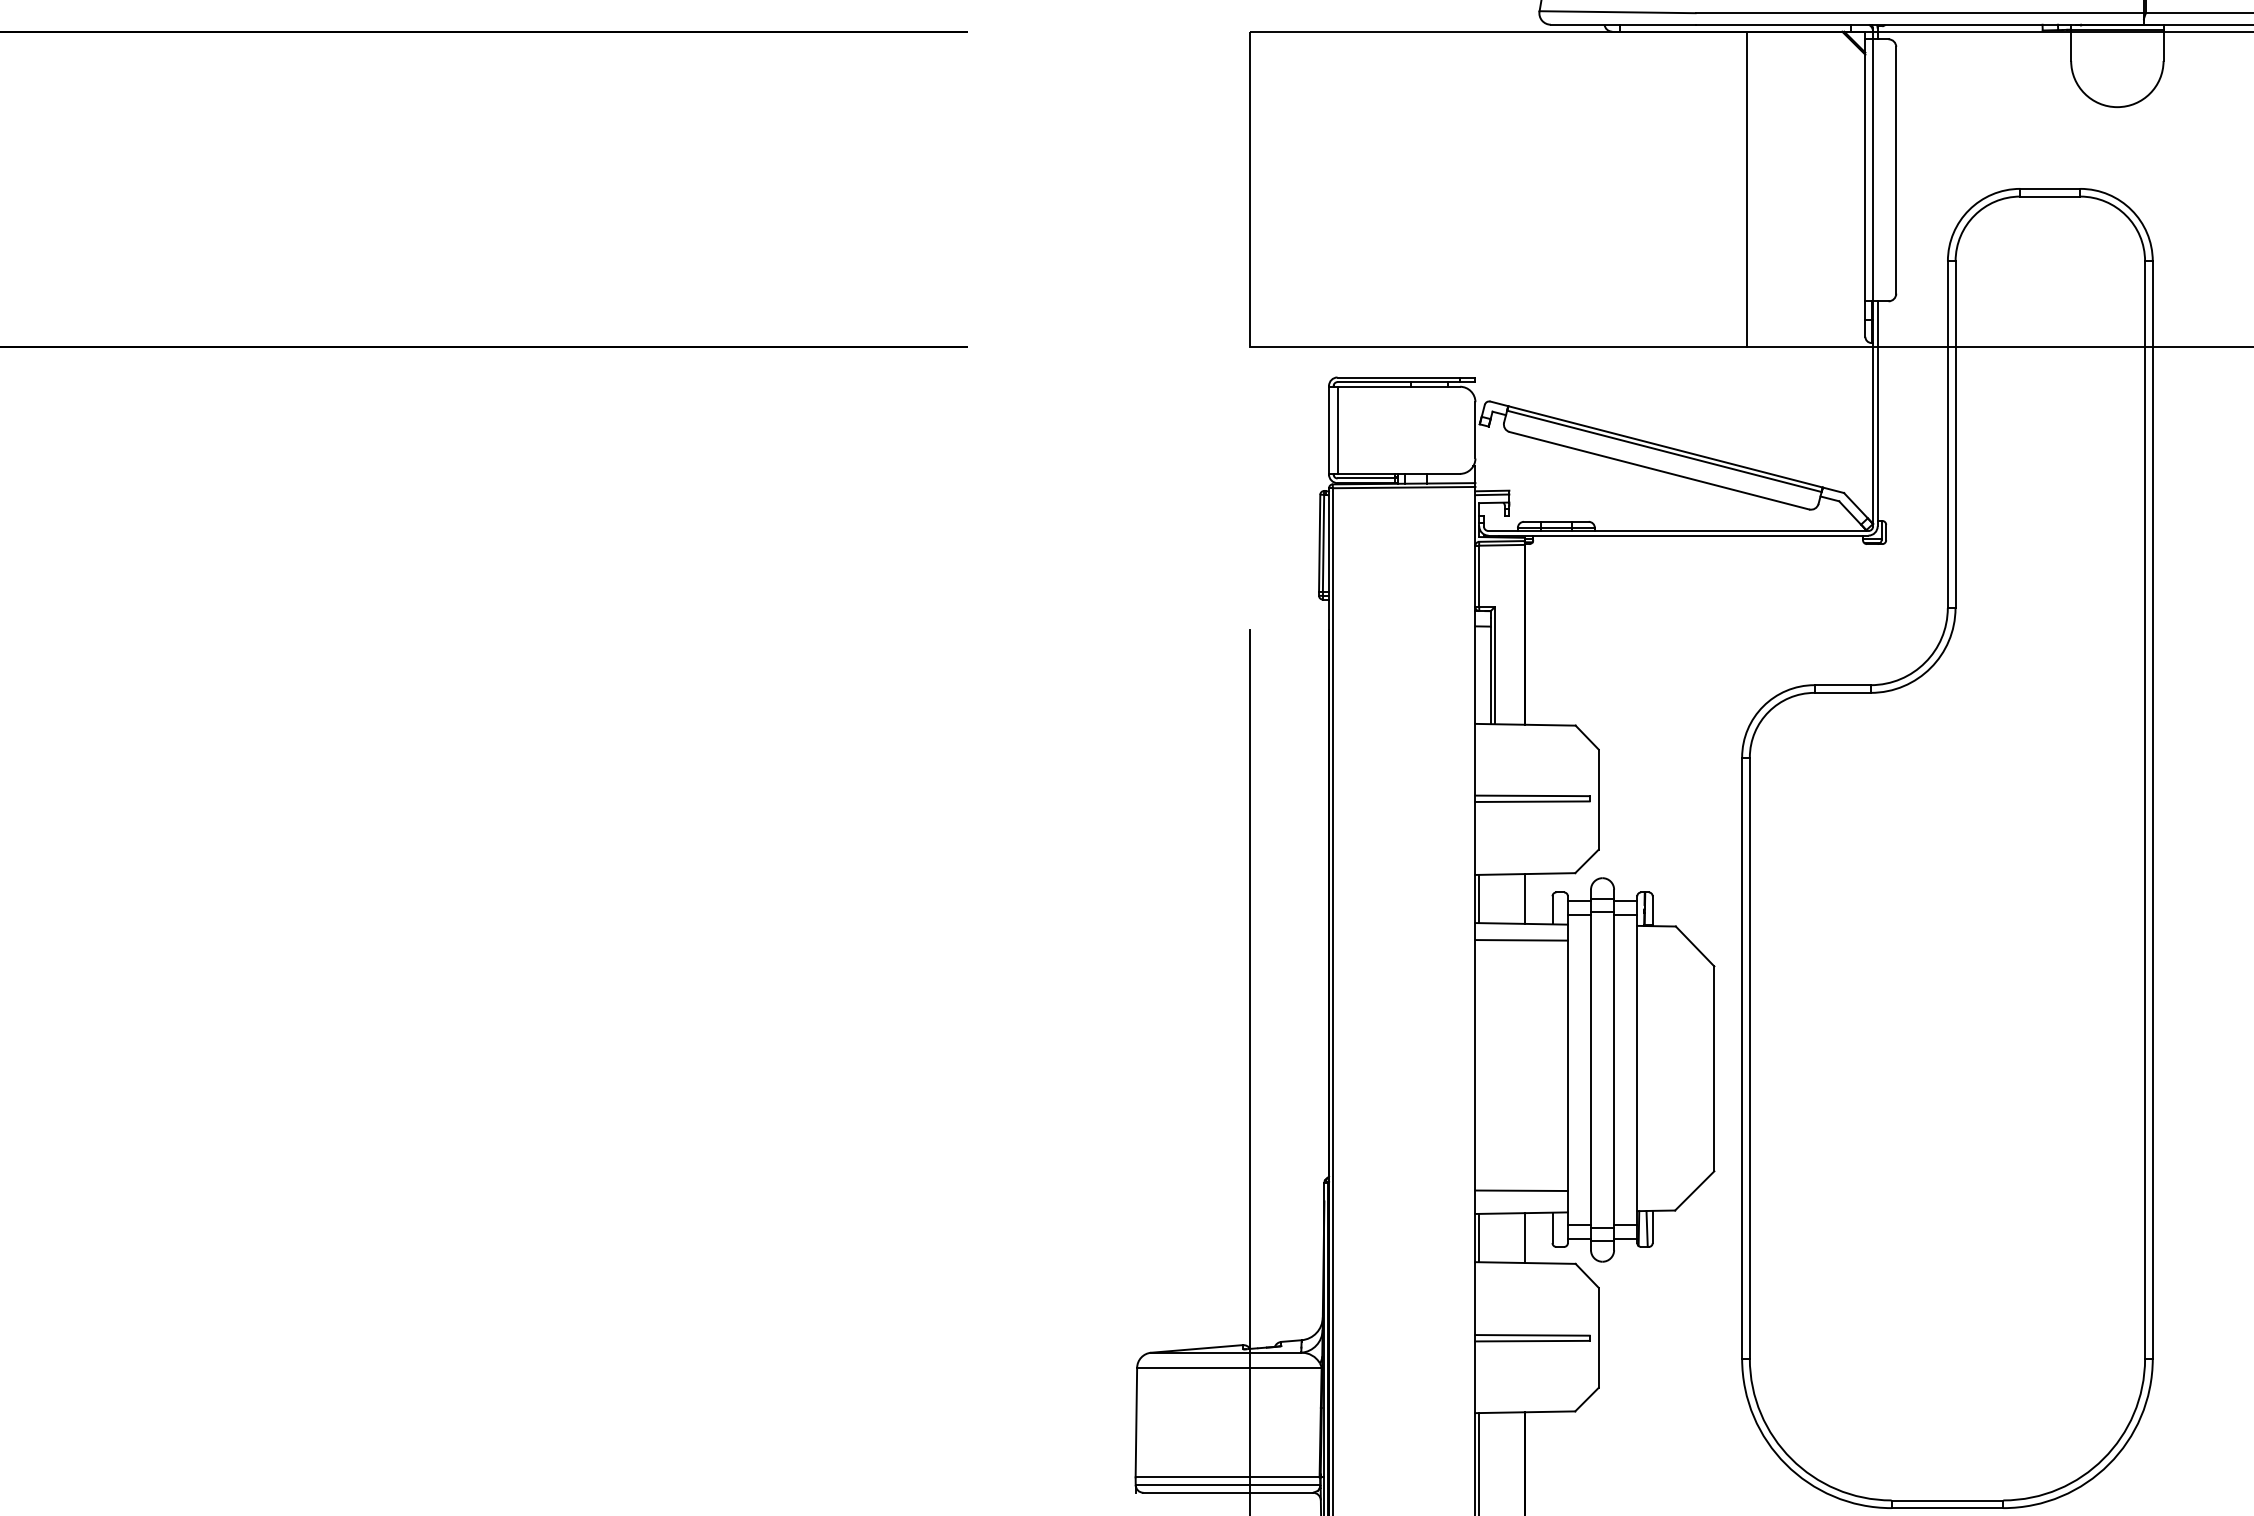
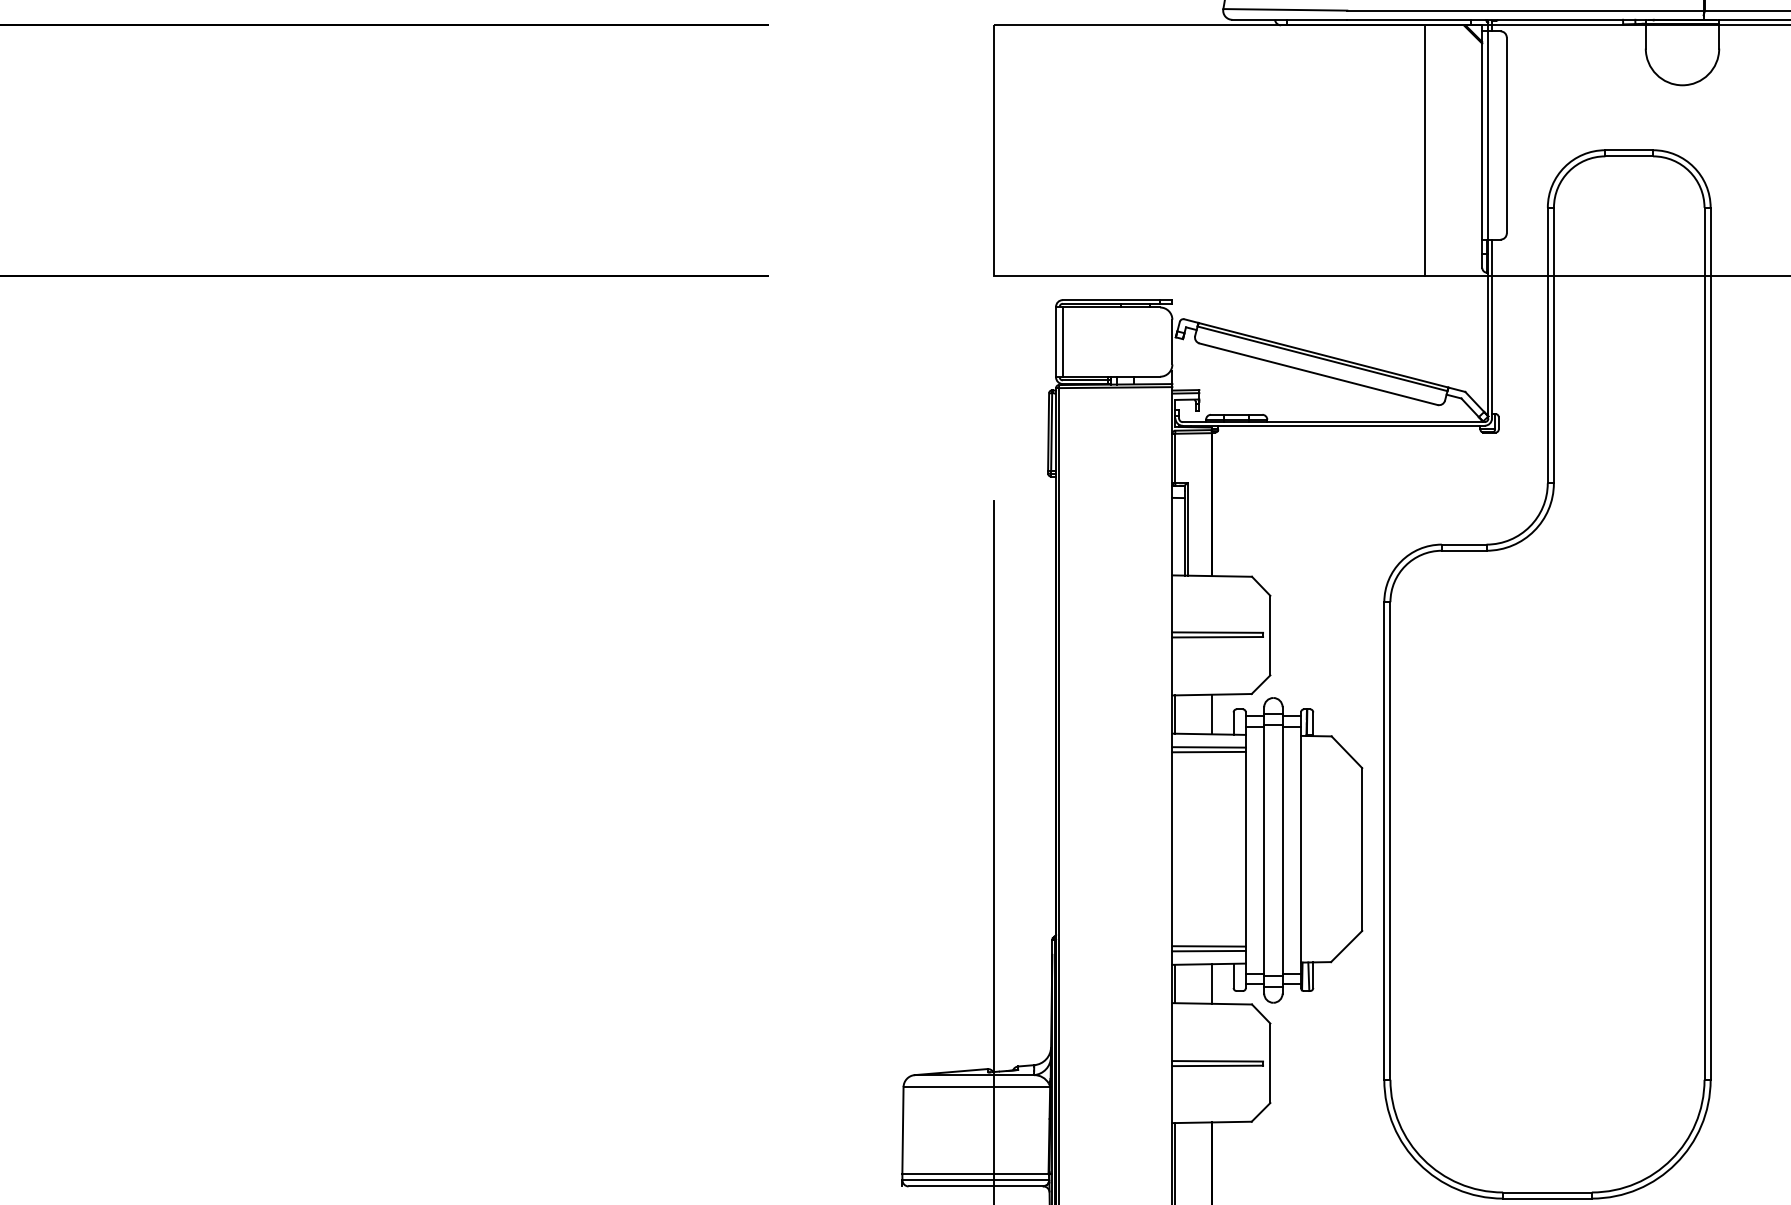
line: (1747, 189) -> (1425, 150), moved
line: (1520, 945) -> (1208, 751), added
line: (1520, 1195) -> (1208, 950), added

